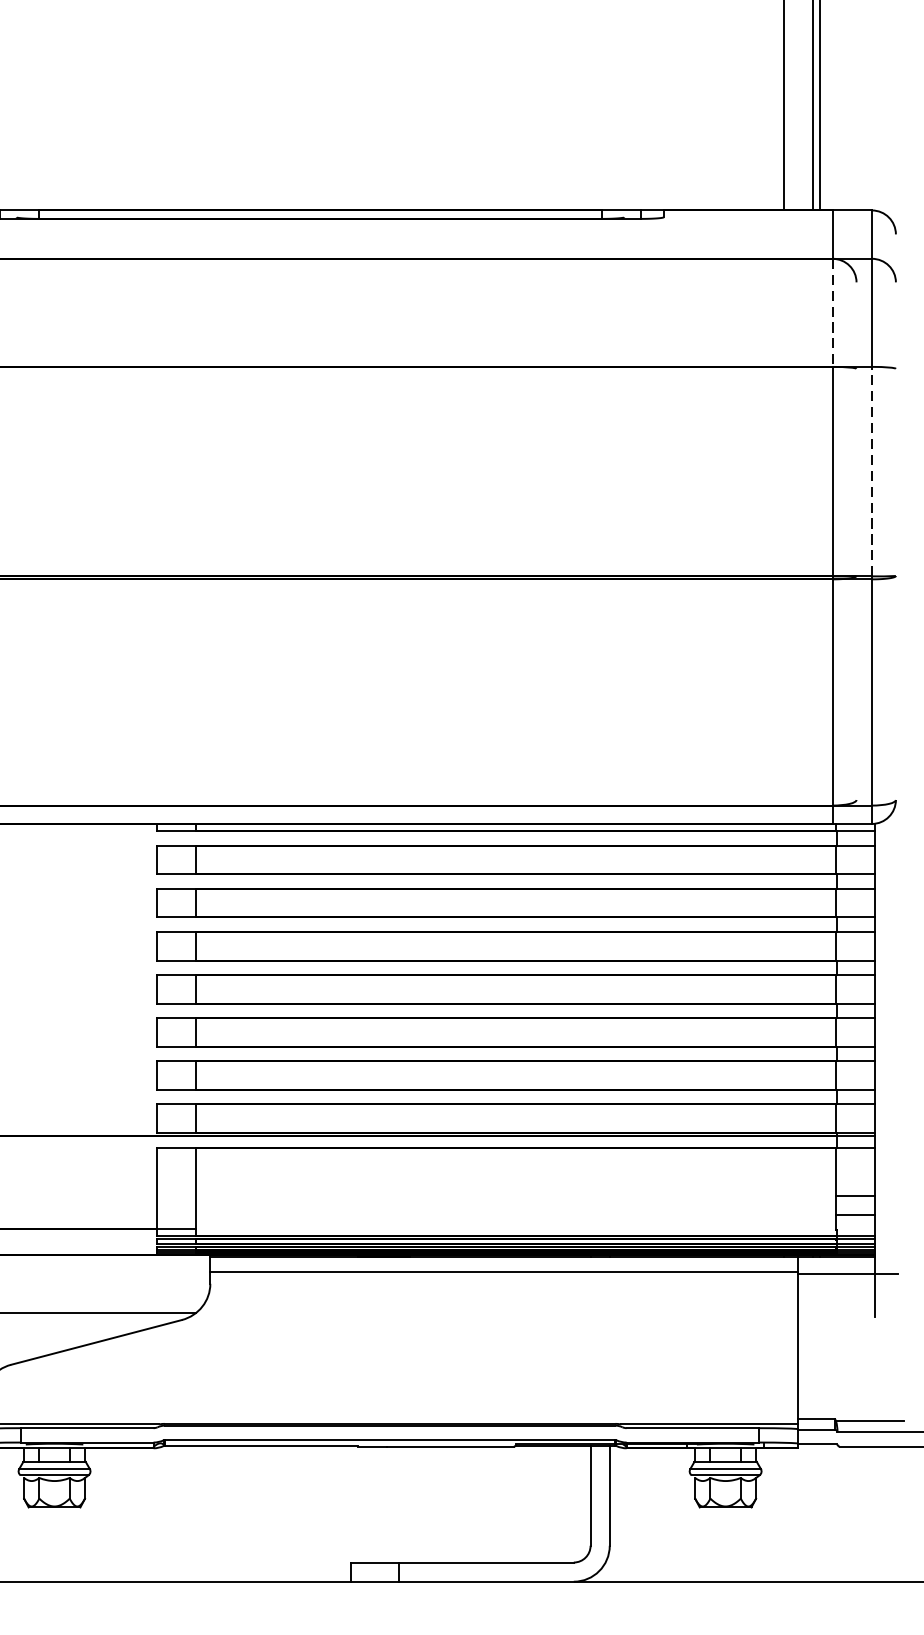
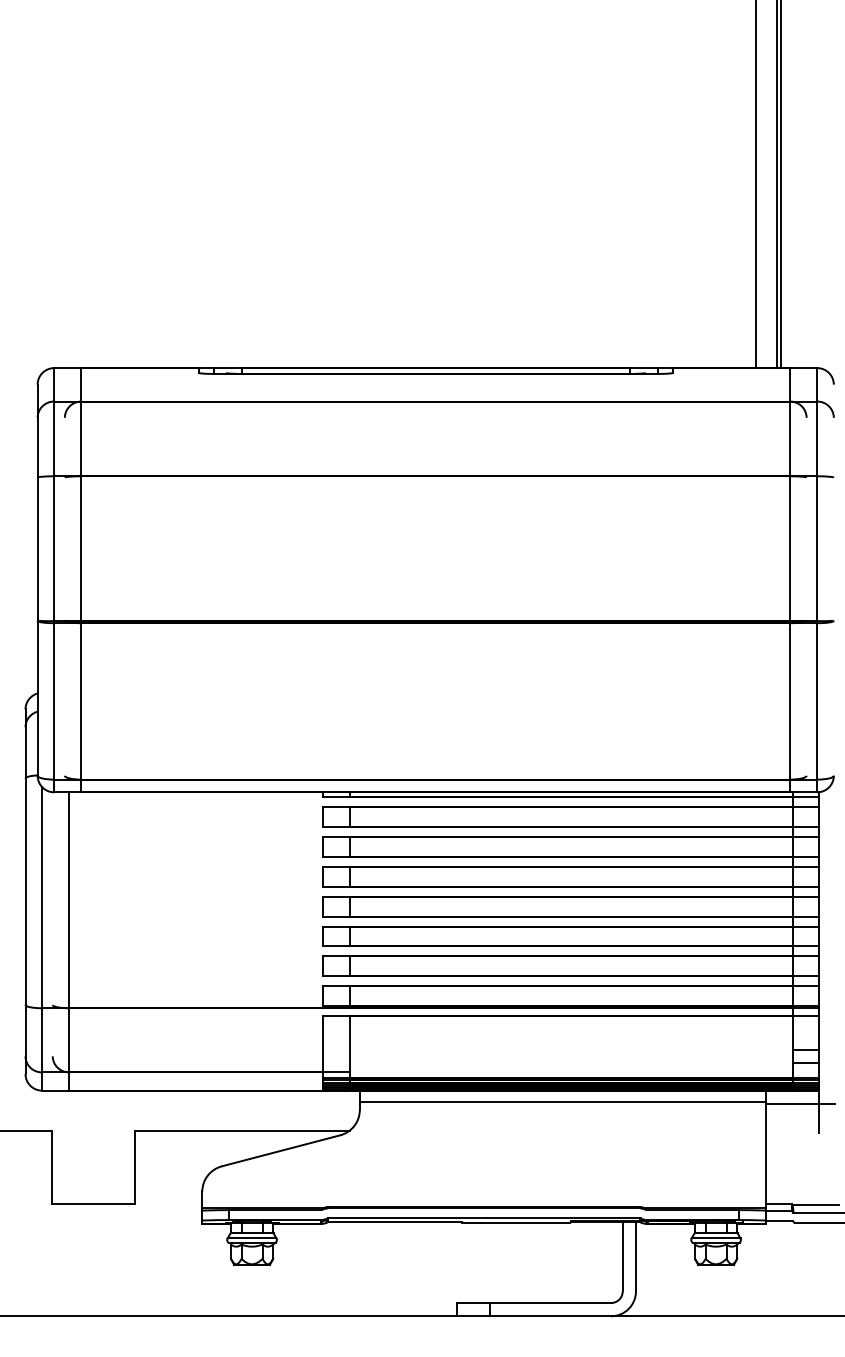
line: (833, 313) -> (790, 439), dashed -> solid
line: (872, 471) -> (817, 548), dashed -> solid

